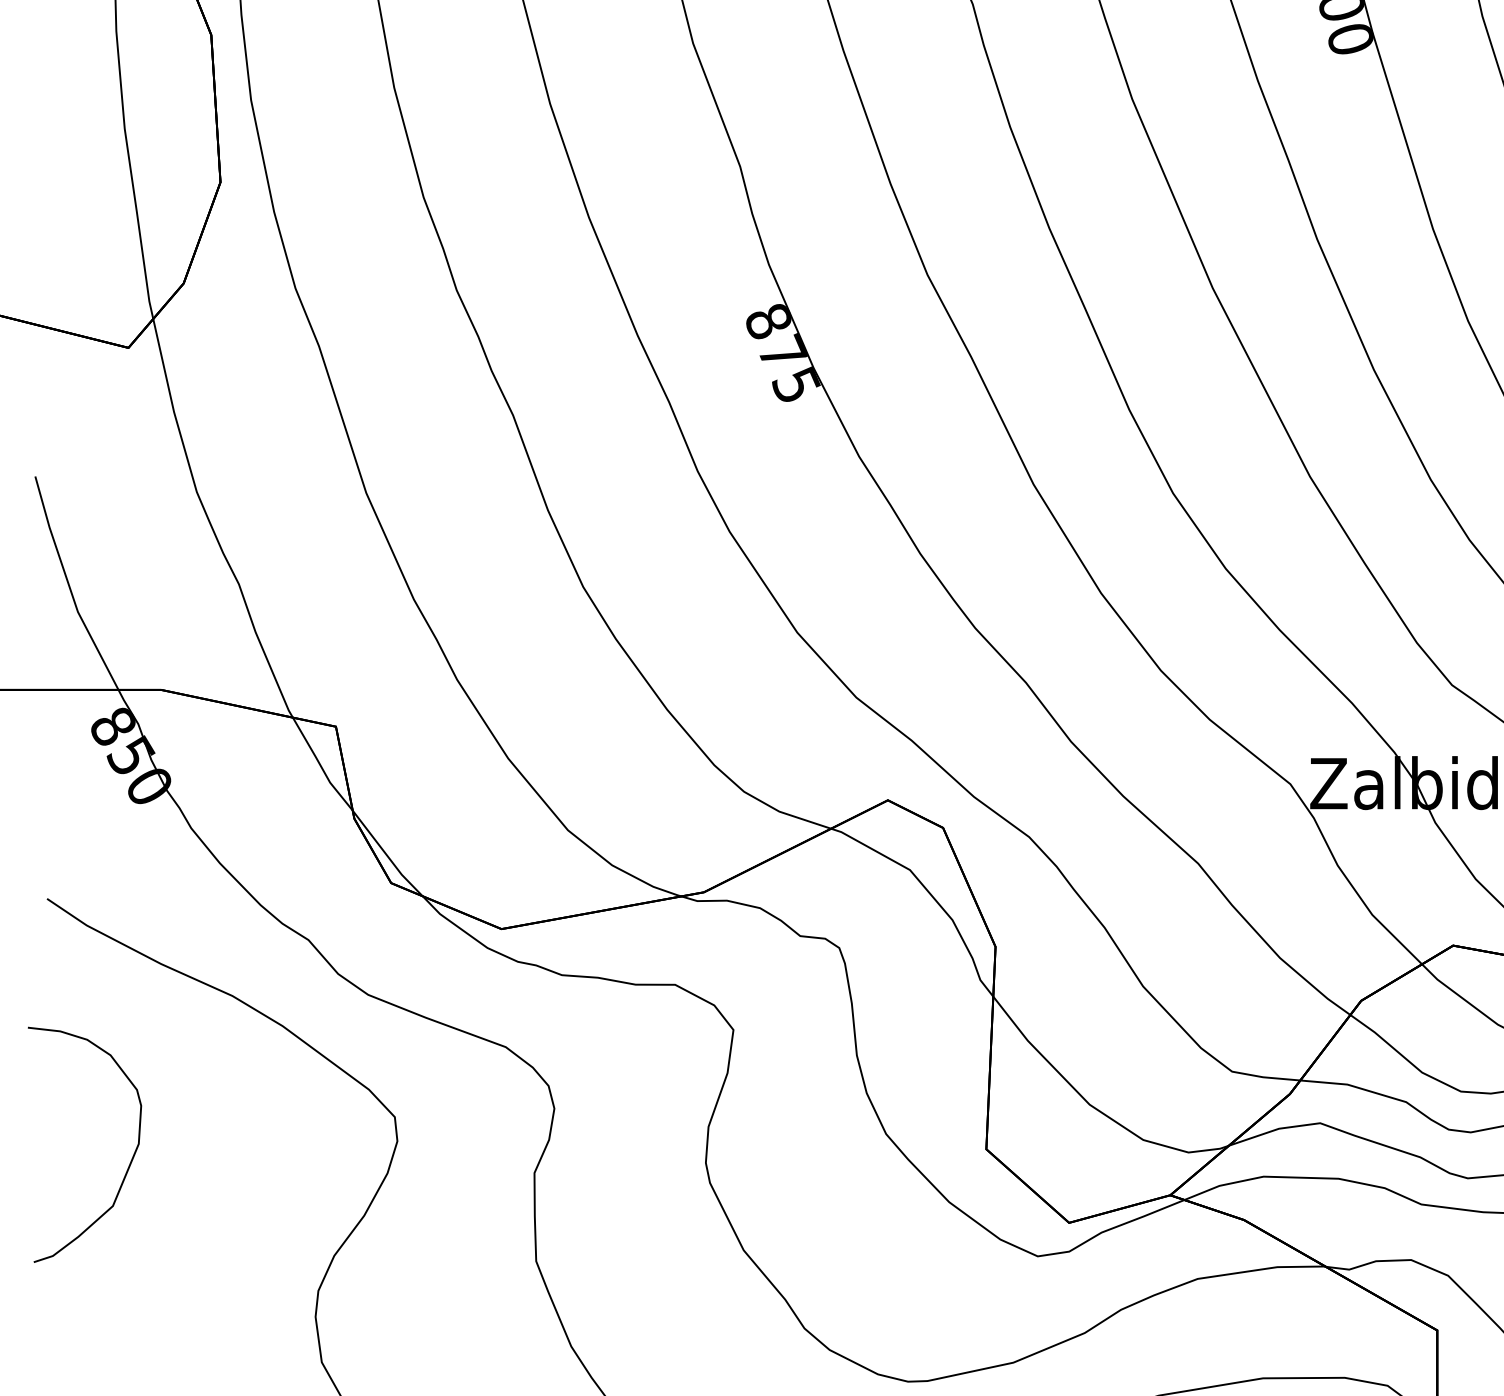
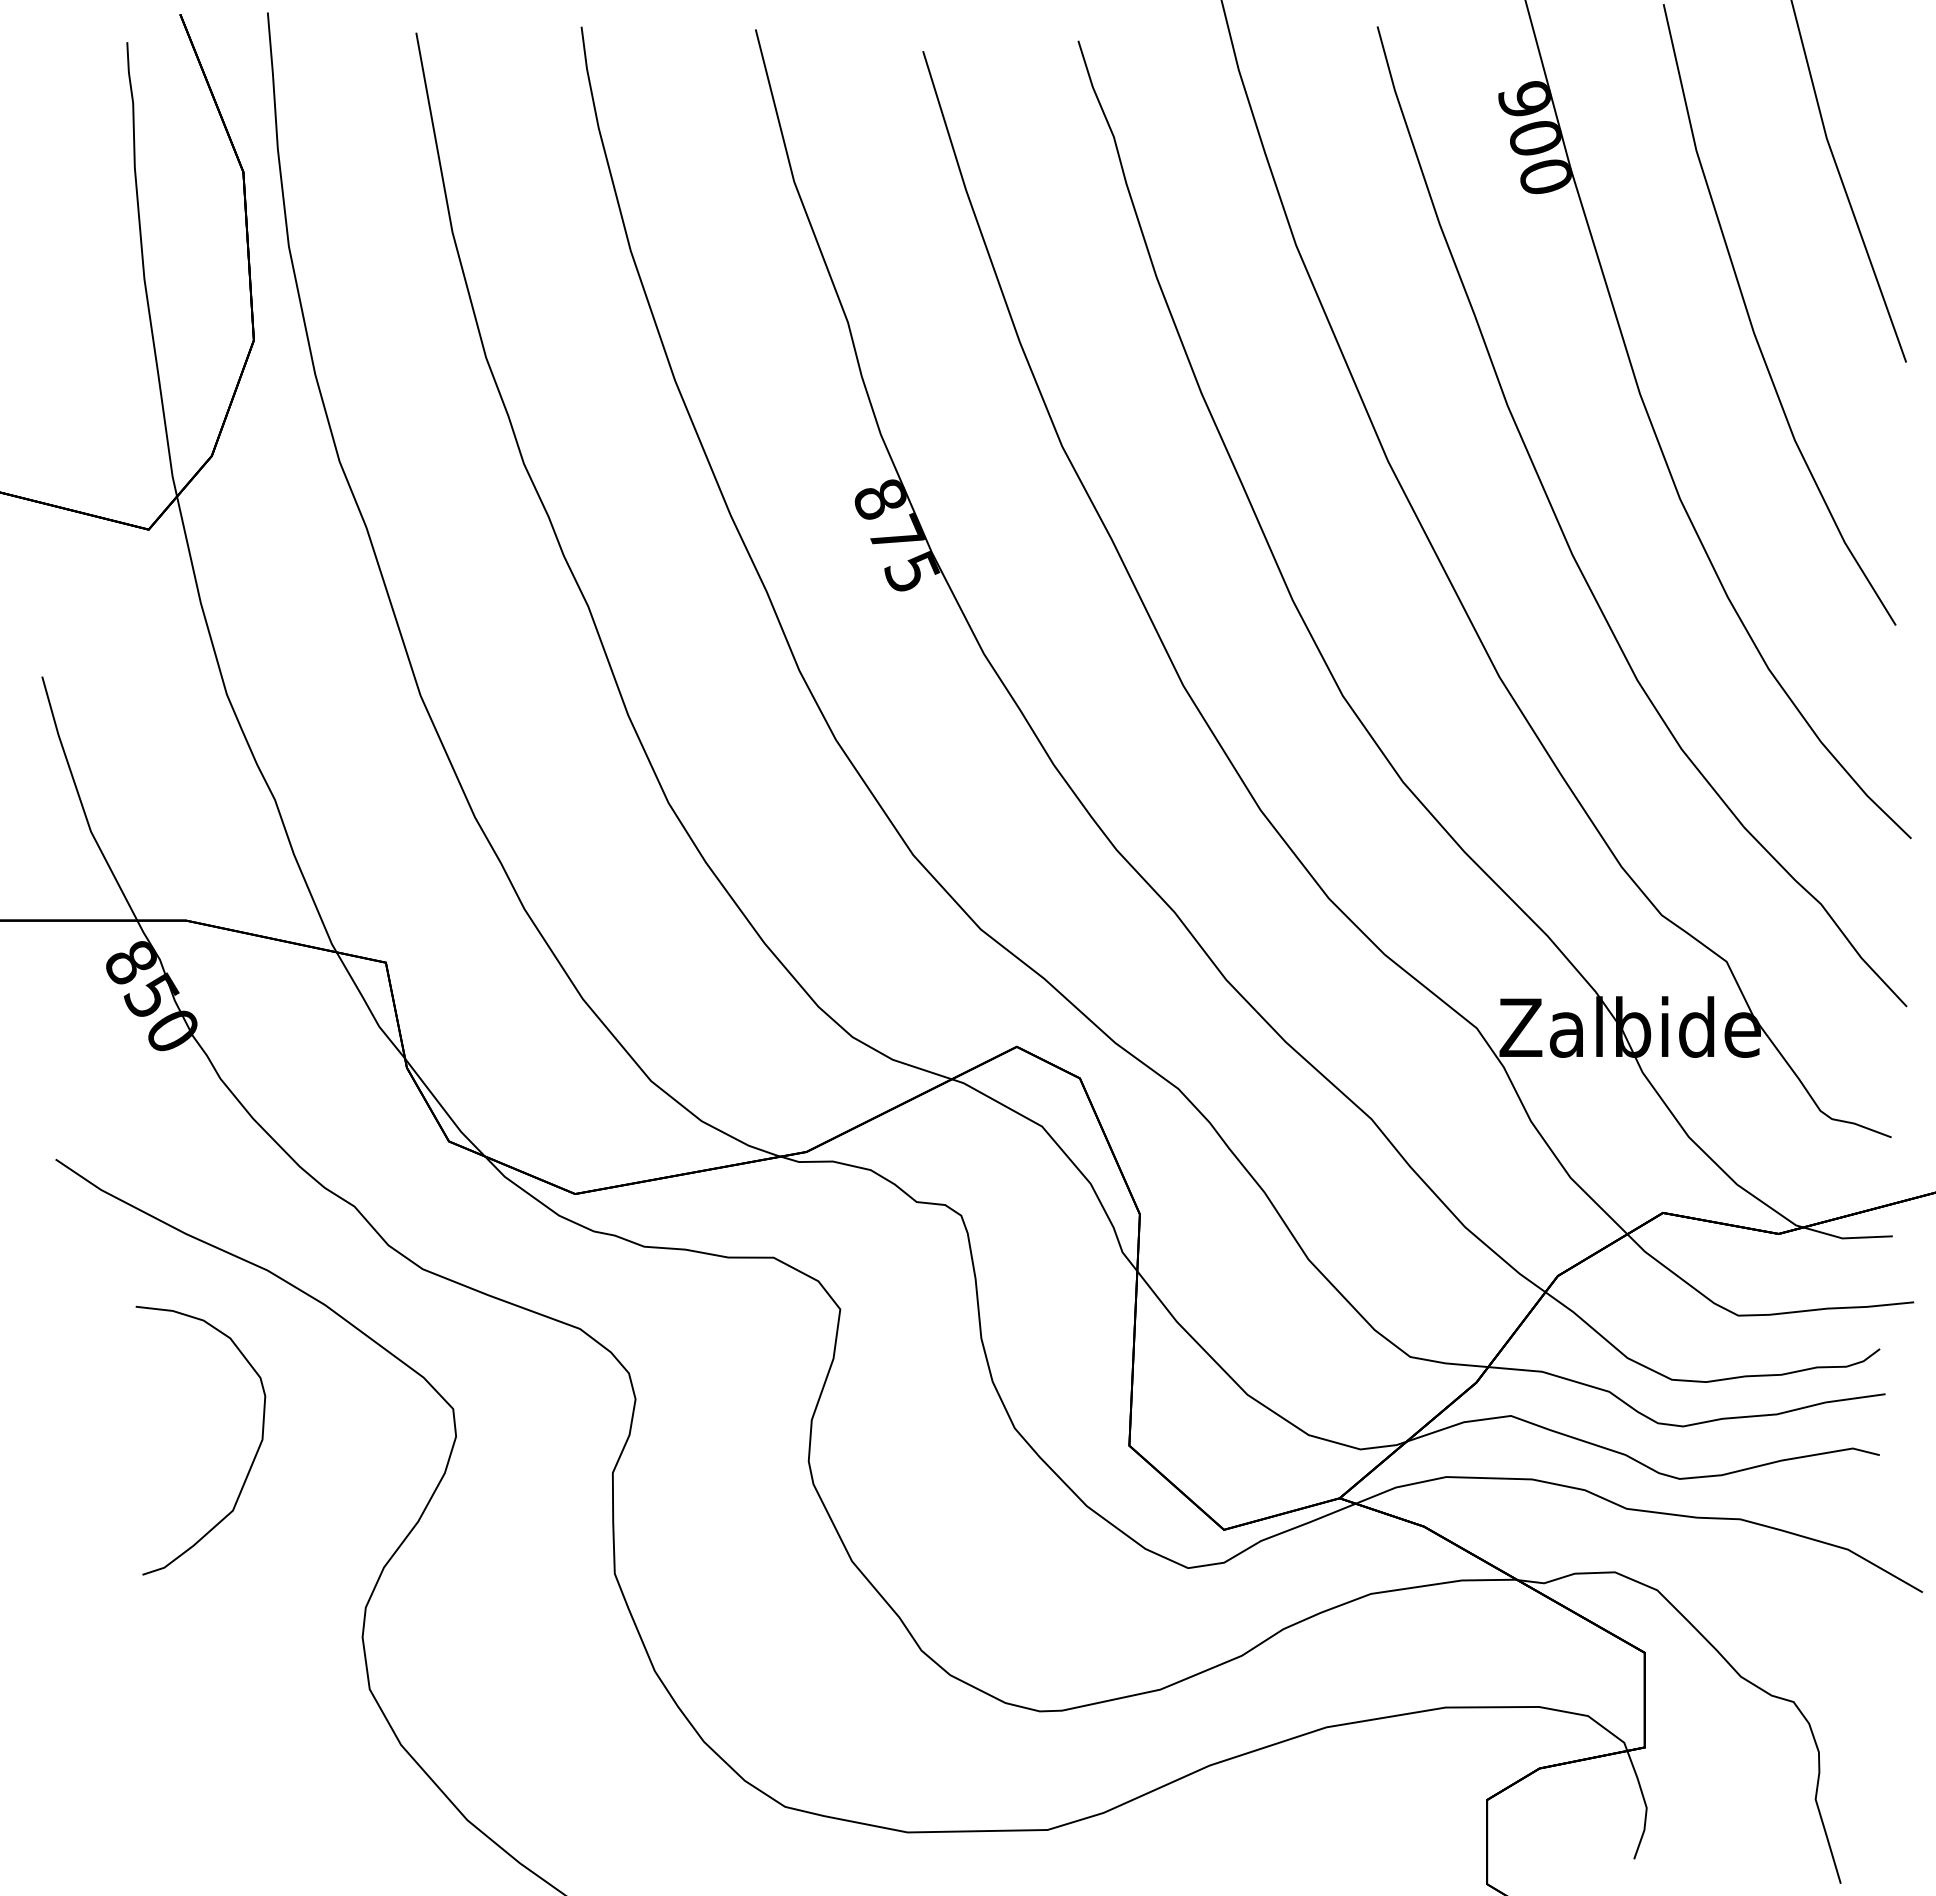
curve: (130, 1162) -> (252, 1460), moved

